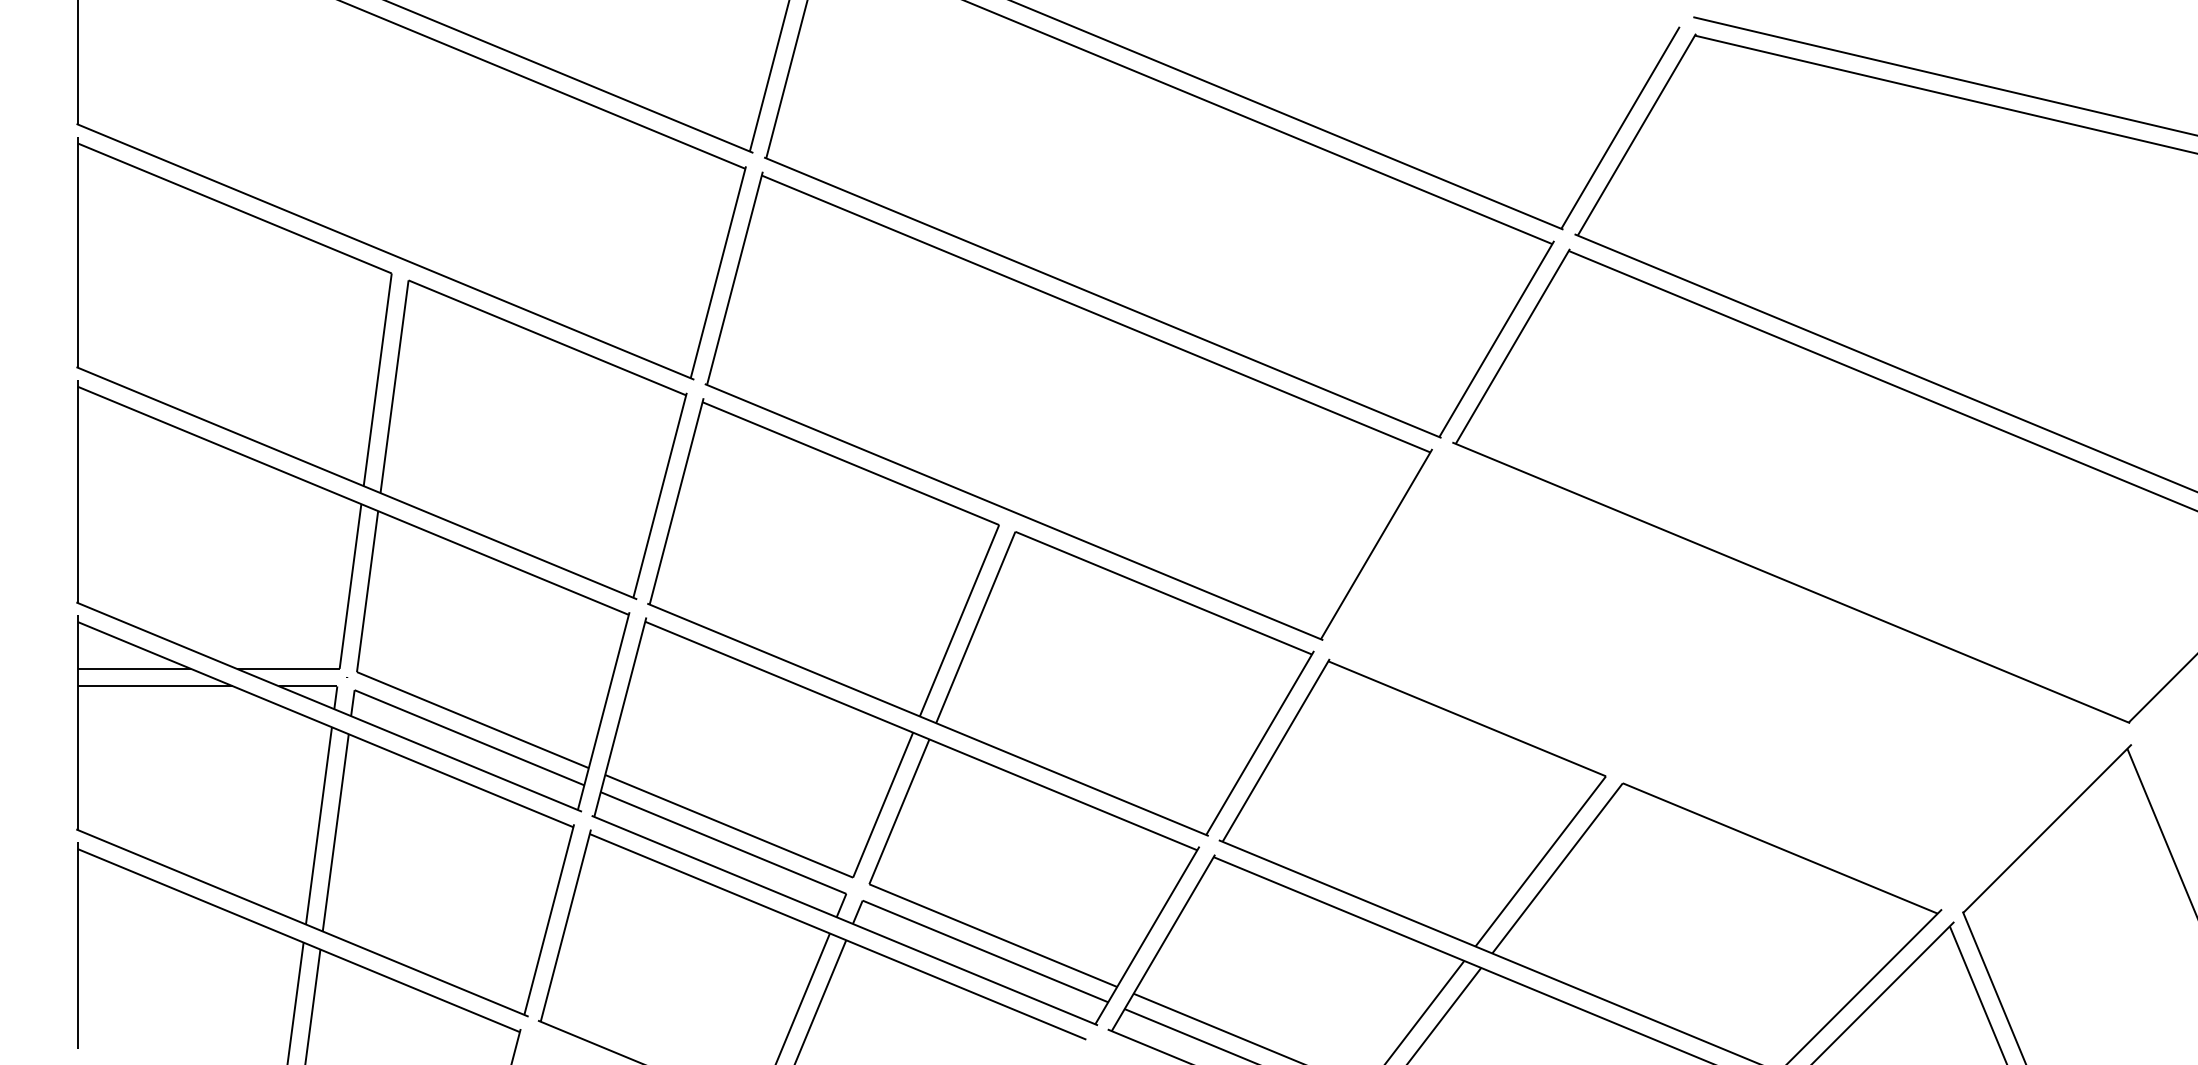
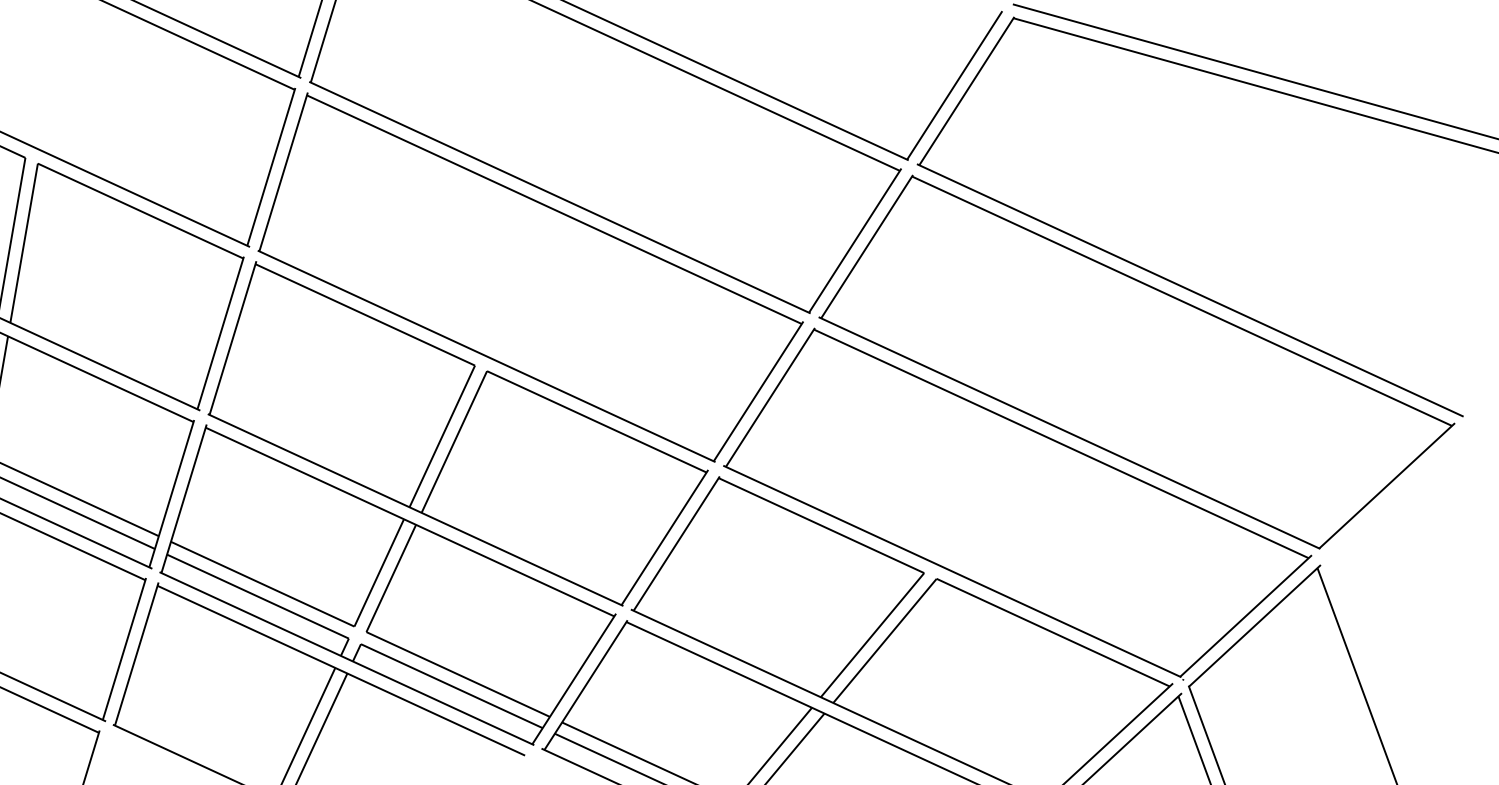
part: (1726, 680) -> (1017, 504), added

